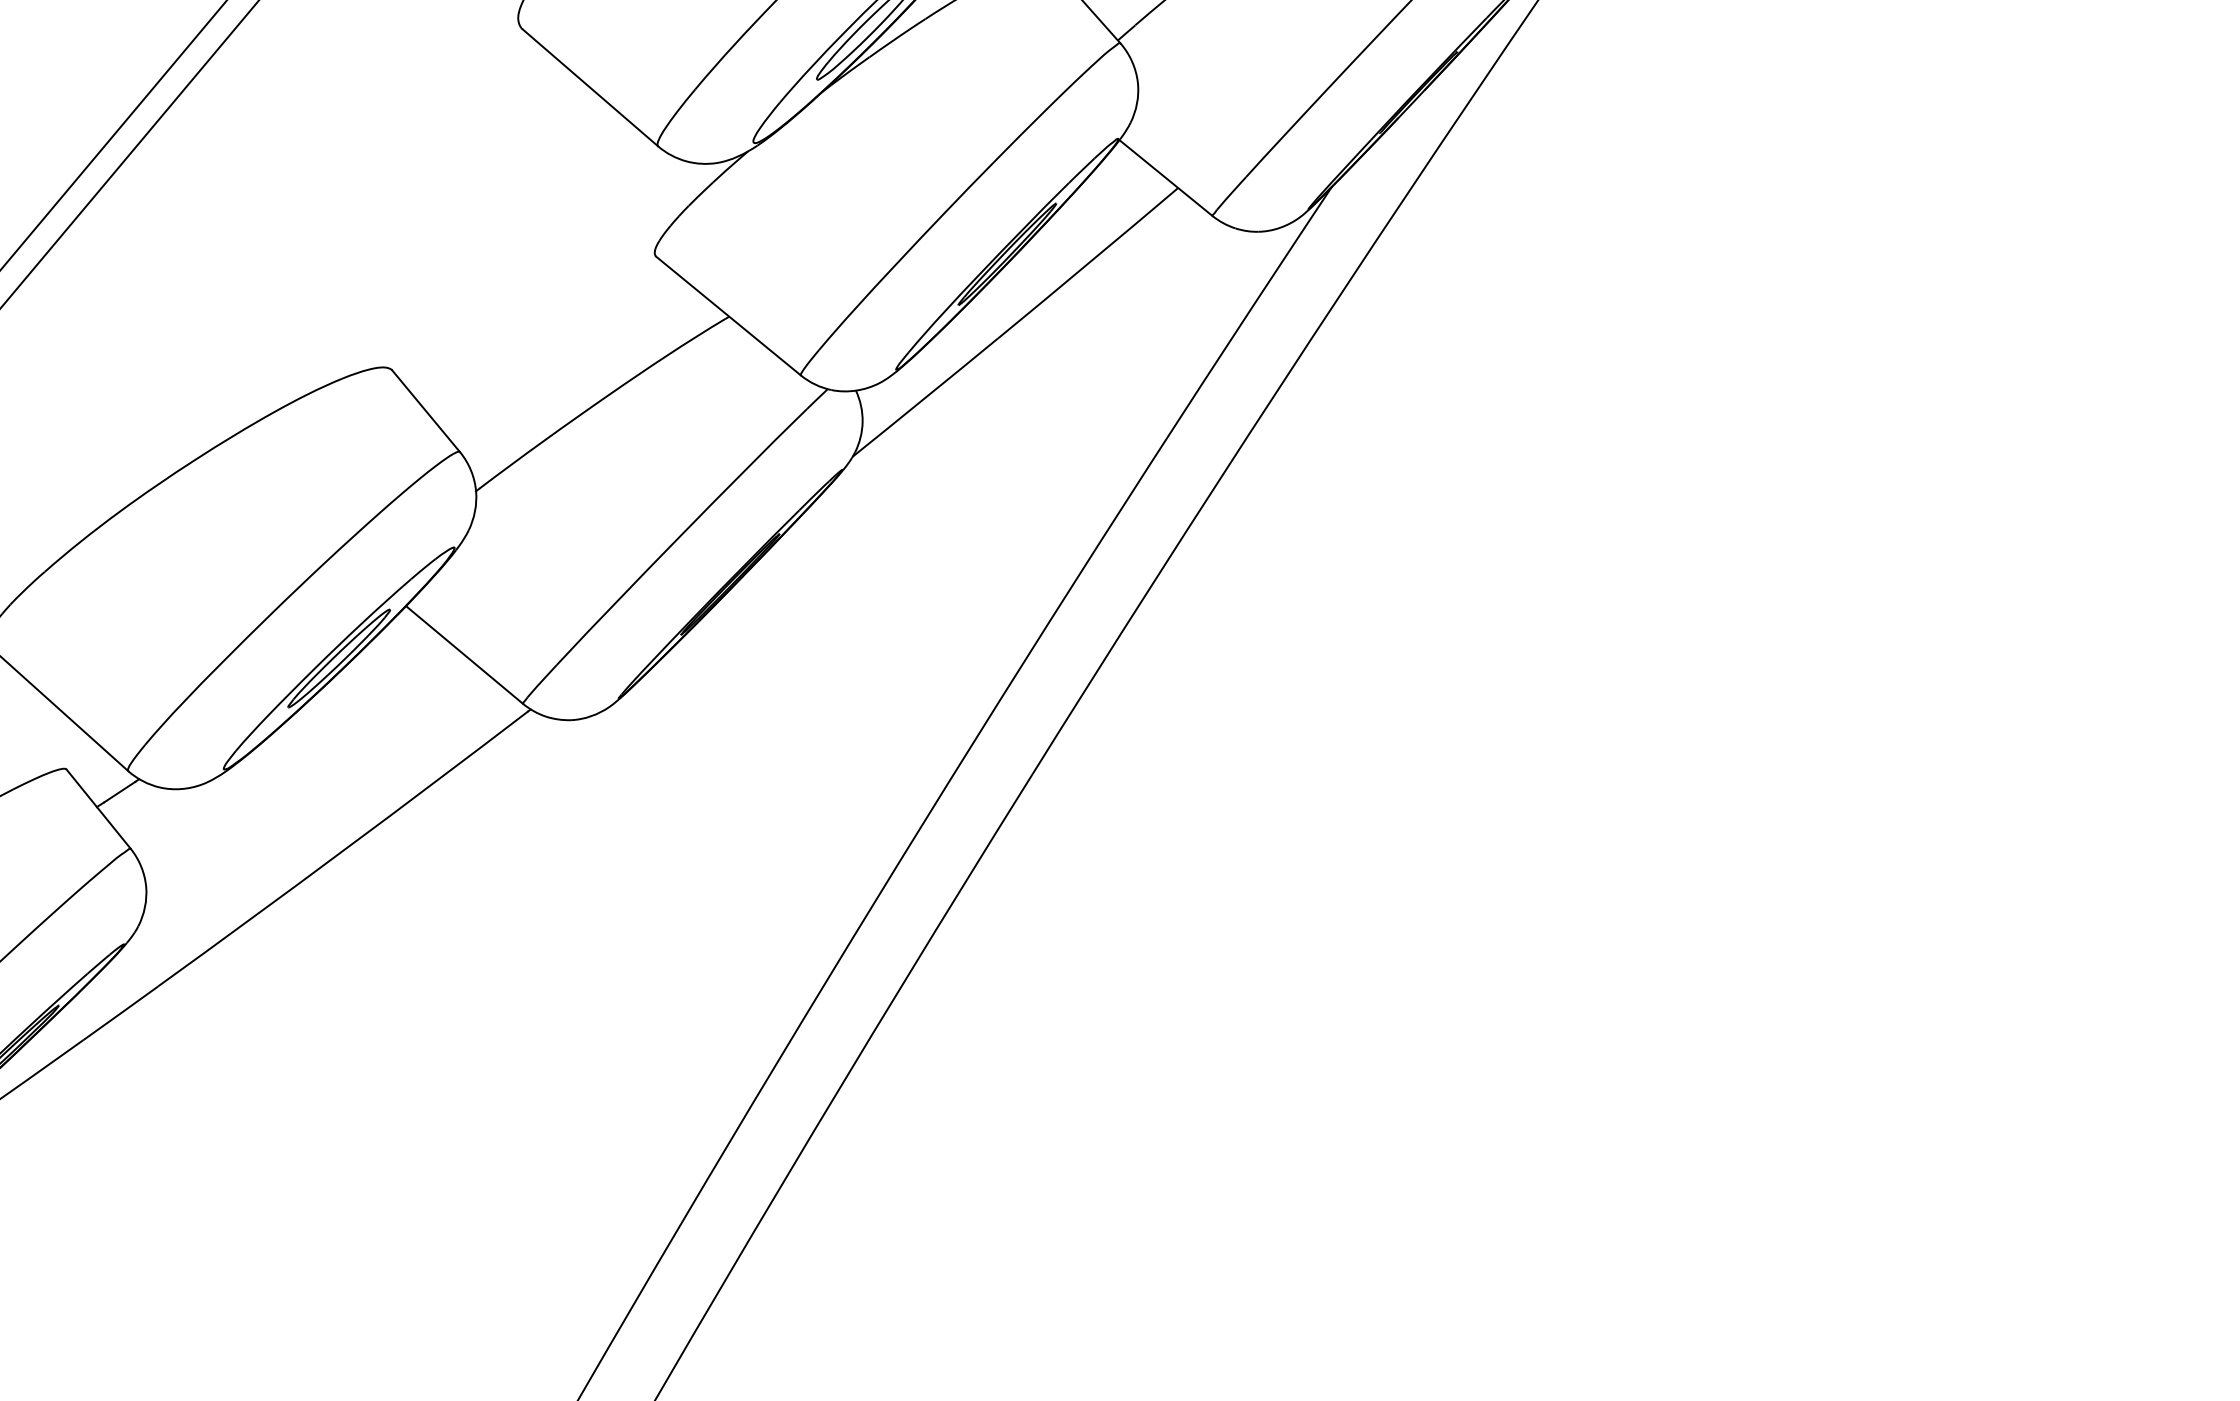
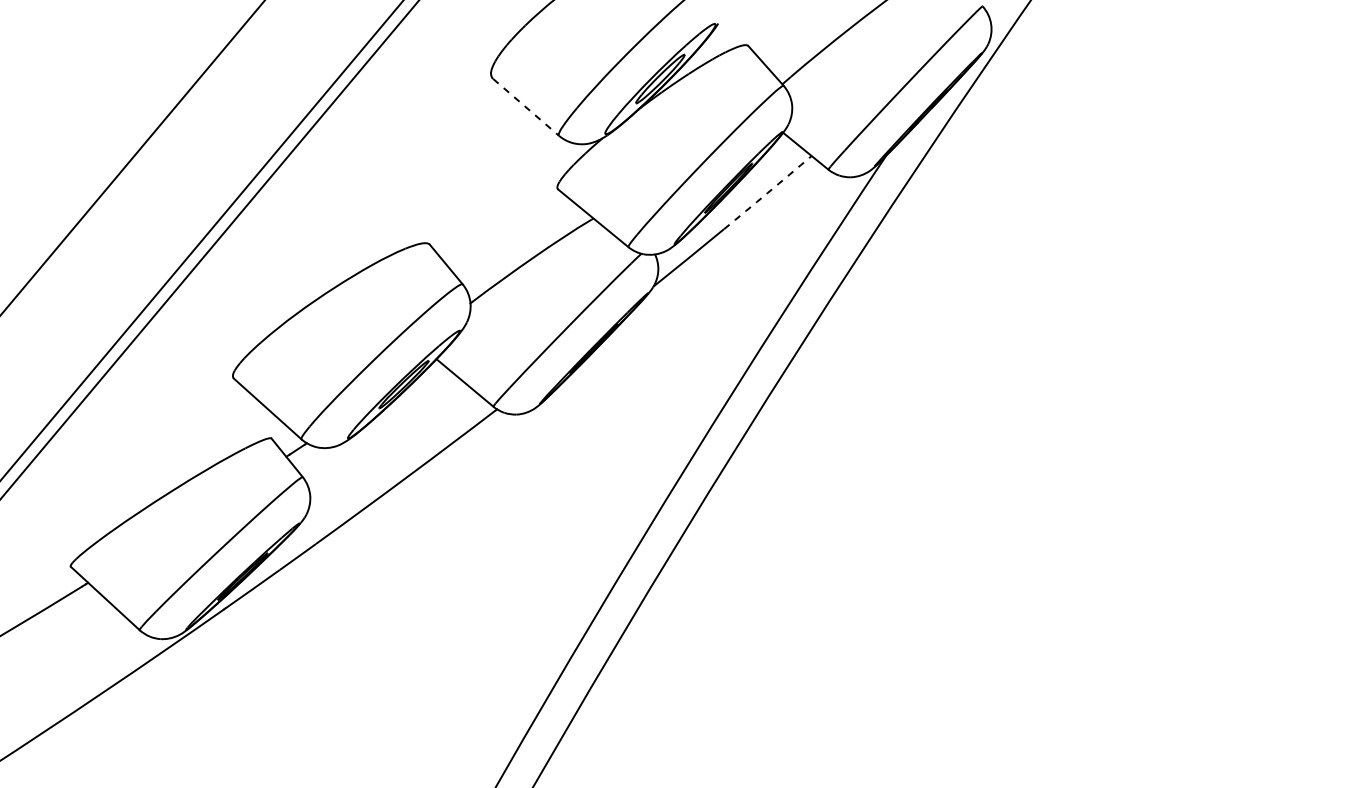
line: (591, 88) -> (526, 107), solid -> dashed
arc: (1089, 263) -> (768, 192), solid -> dashed

